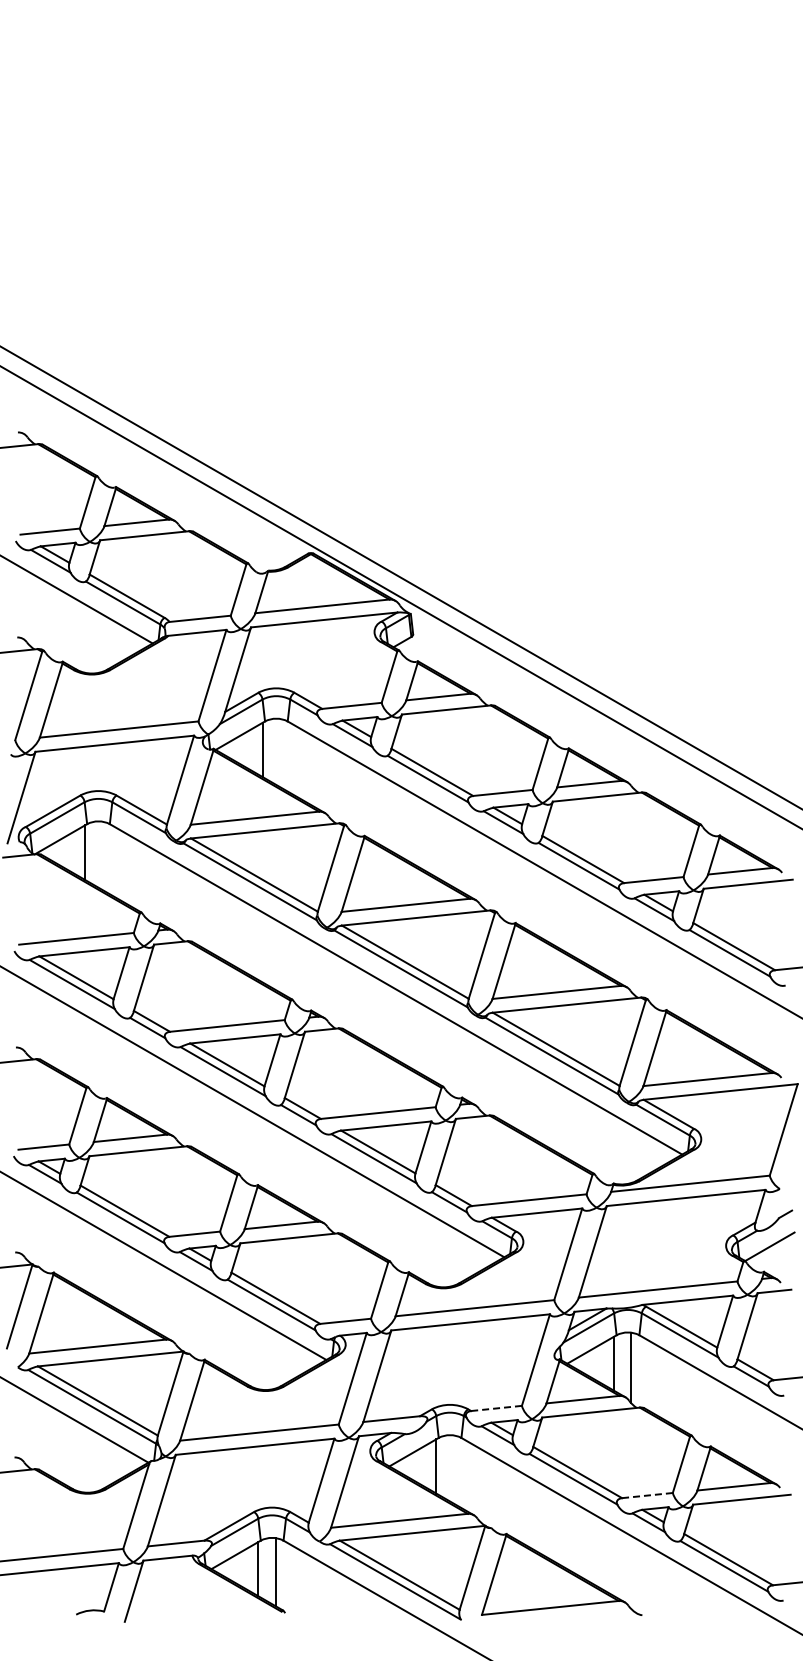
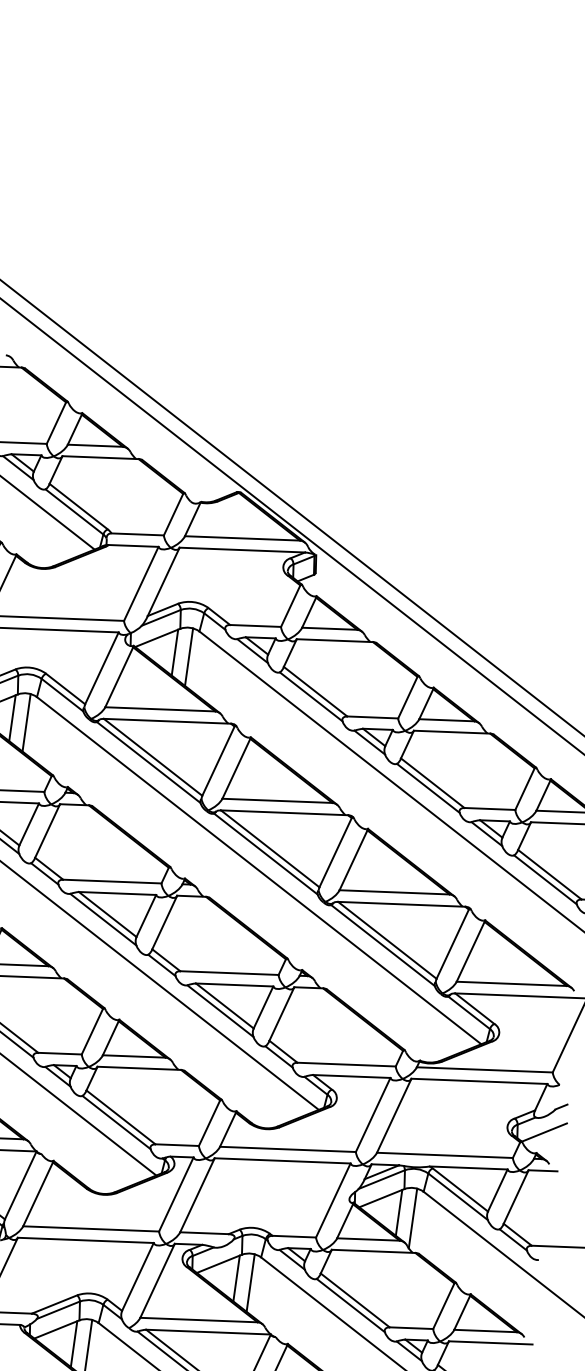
line: (279, 752) -> (188, 656), added
line: (101, 855) -> (26, 722), added
line: (496, 1408) -> (294, 1236), dashed -> solid
line: (453, 1469) -> (250, 1283), added
line: (647, 1495) -> (411, 1328), dashed -> solid

